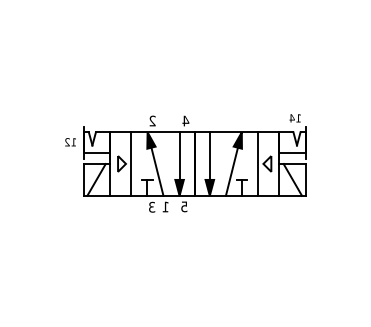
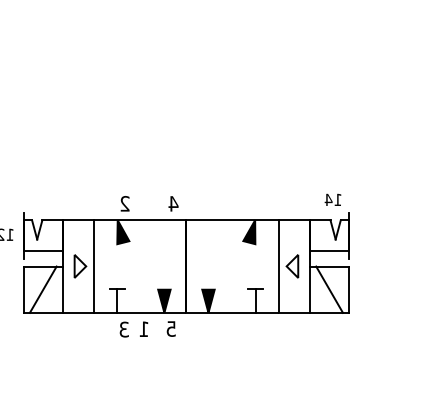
line: (179, 155) -> (164, 254), removed
line: (209, 155) -> (208, 254), removed
line: (157, 171) -> (132, 277), removed
line: (231, 171) -> (240, 277), removed

